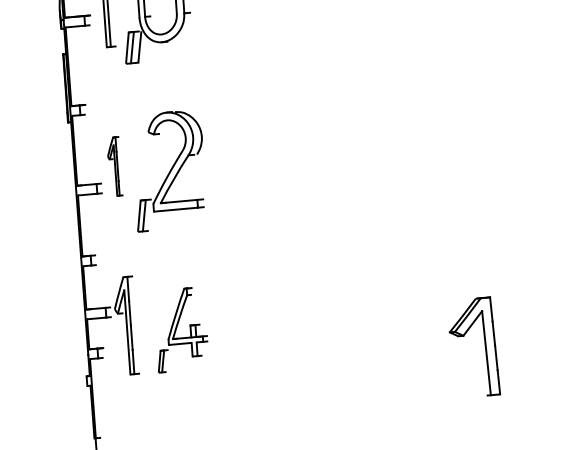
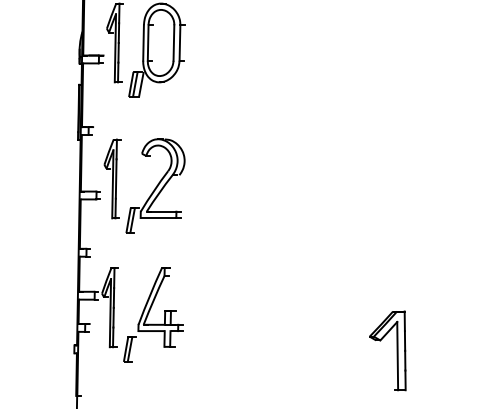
part: (114, 166) -> (112, 178), size x1.67
part: (180, 329) -> (153, 314), size x1.43

